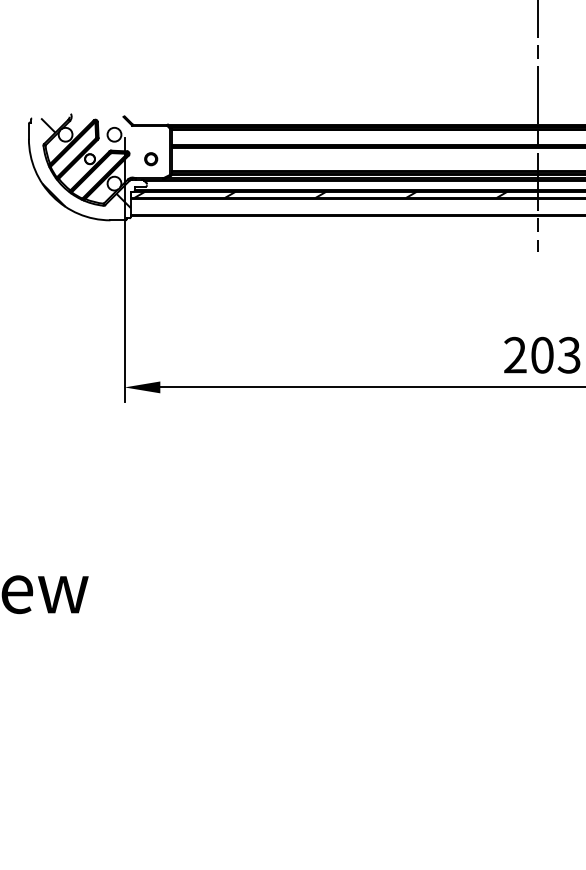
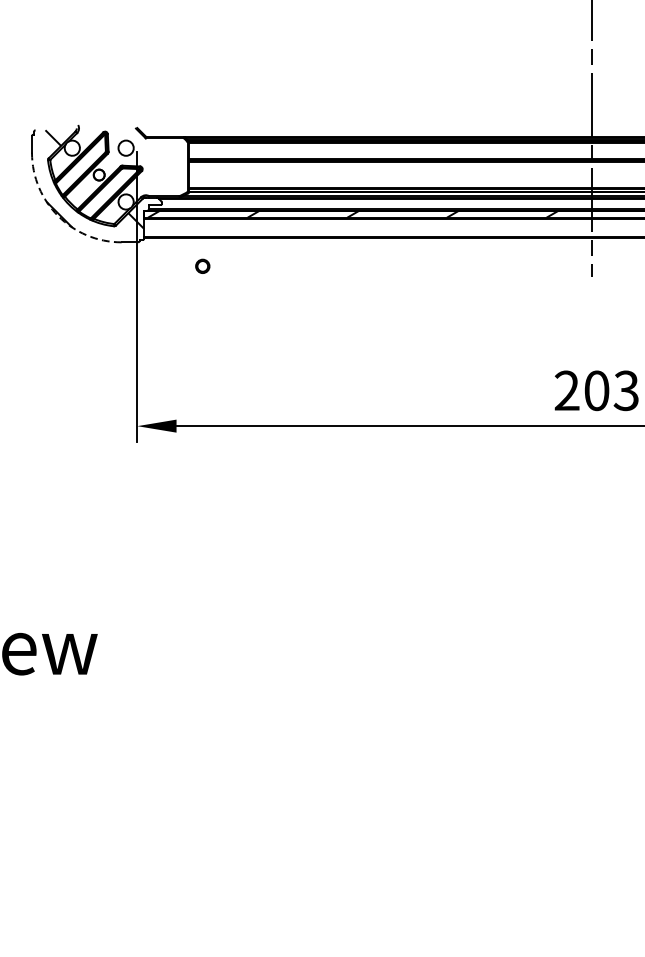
part: (151, 159) -> (203, 266), moved
arc: (52, 196) -> (57, 216), solid -> dashed

